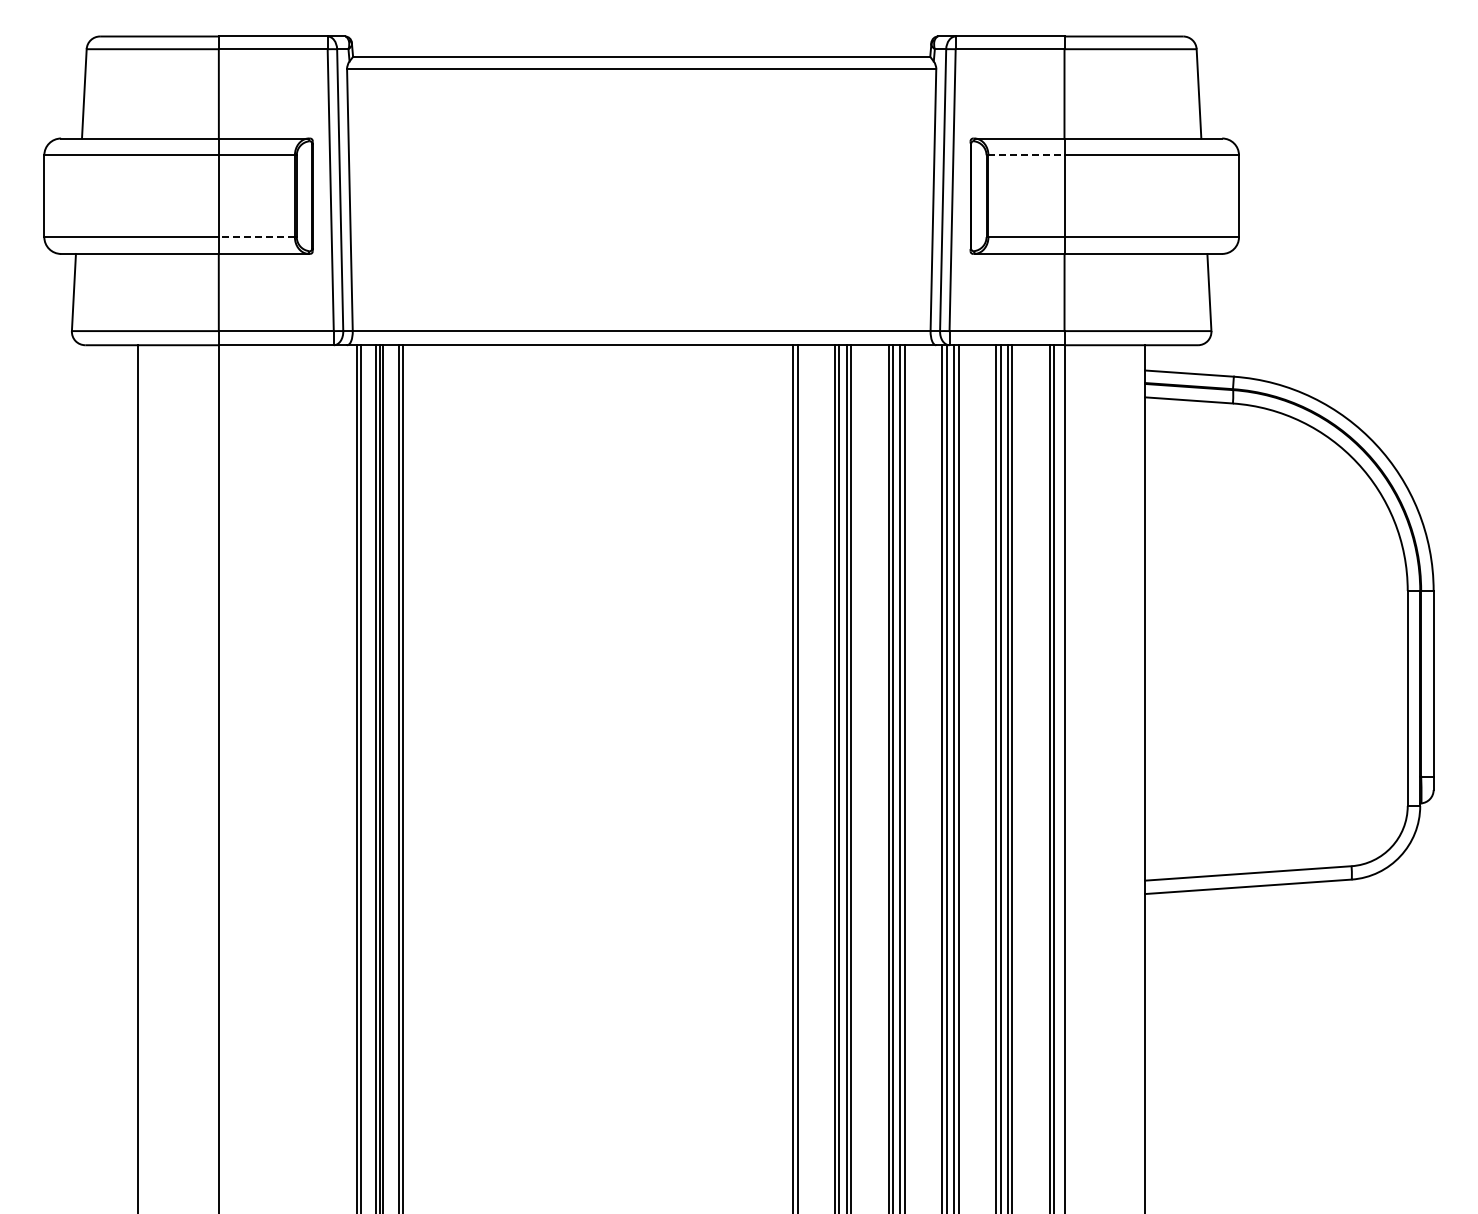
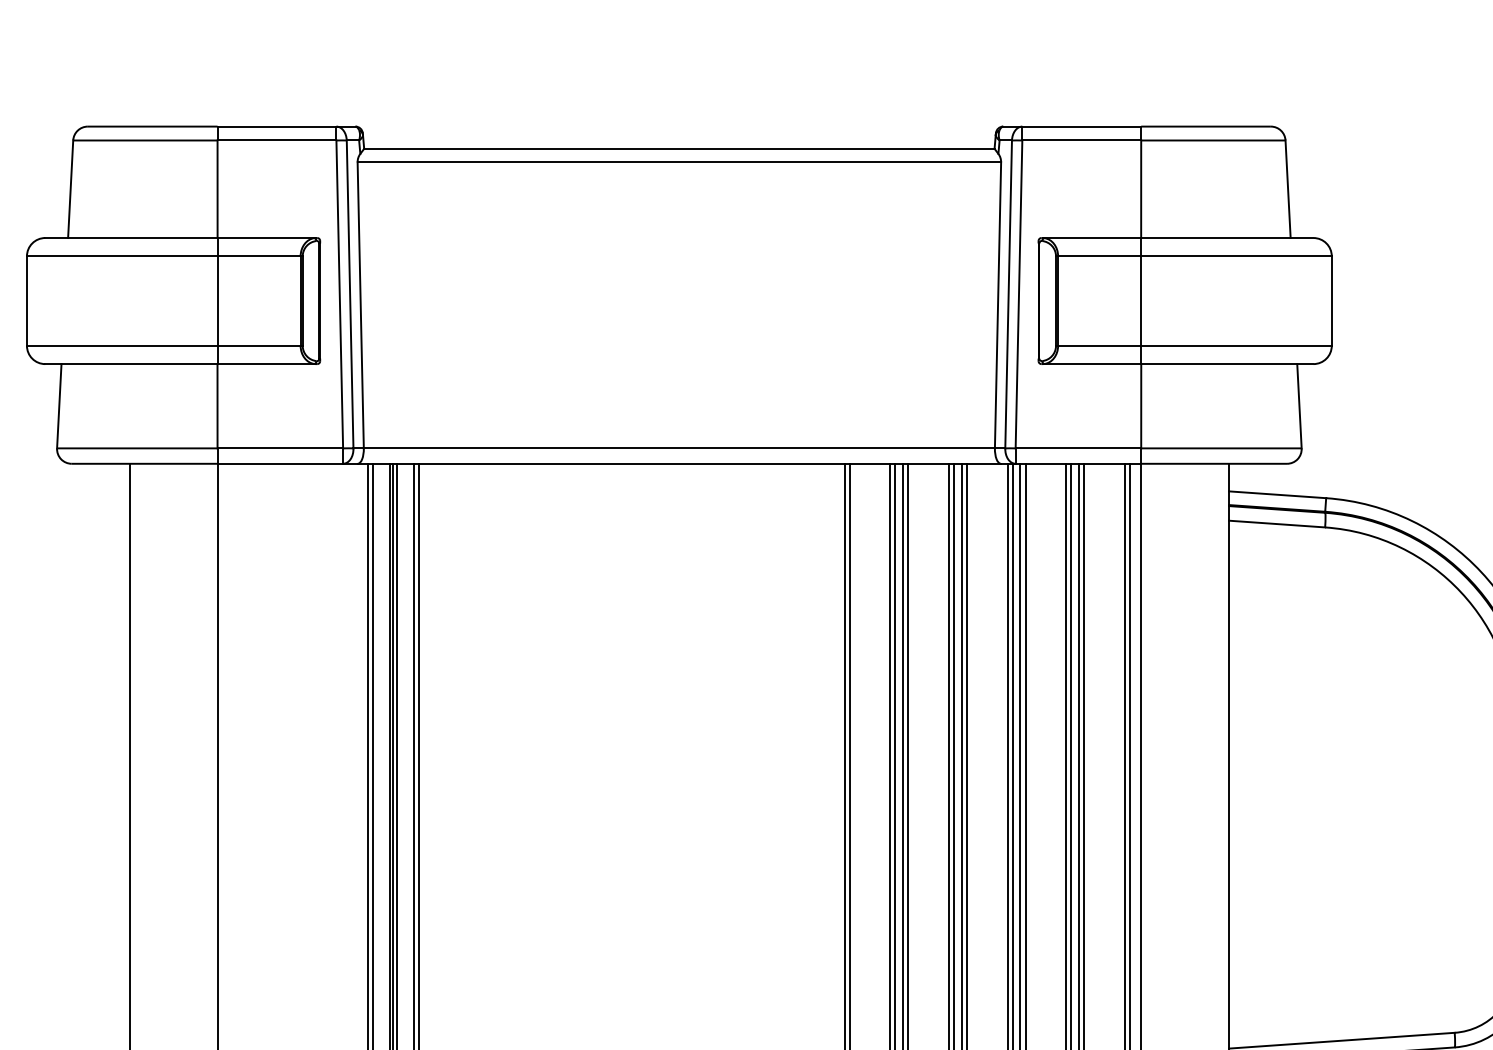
line: (1026, 155) -> (1099, 256), dashed -> solid
line: (256, 237) -> (258, 346), dashed -> solid

